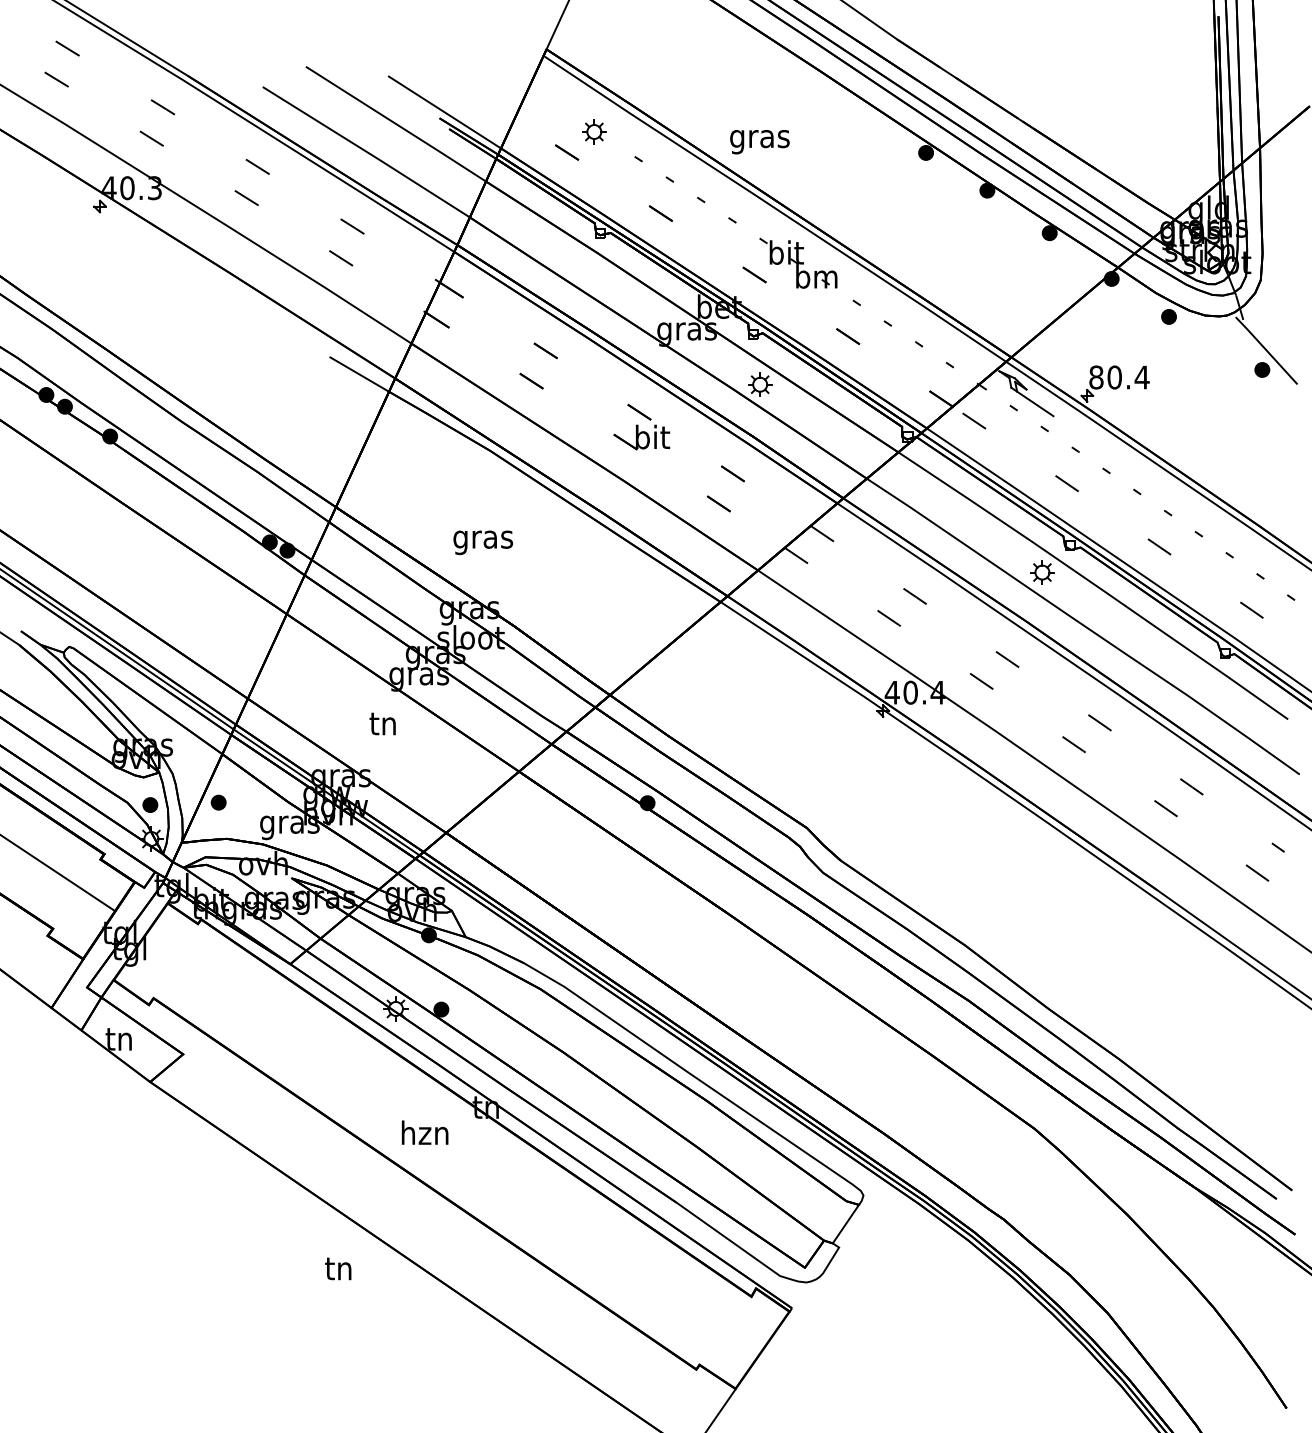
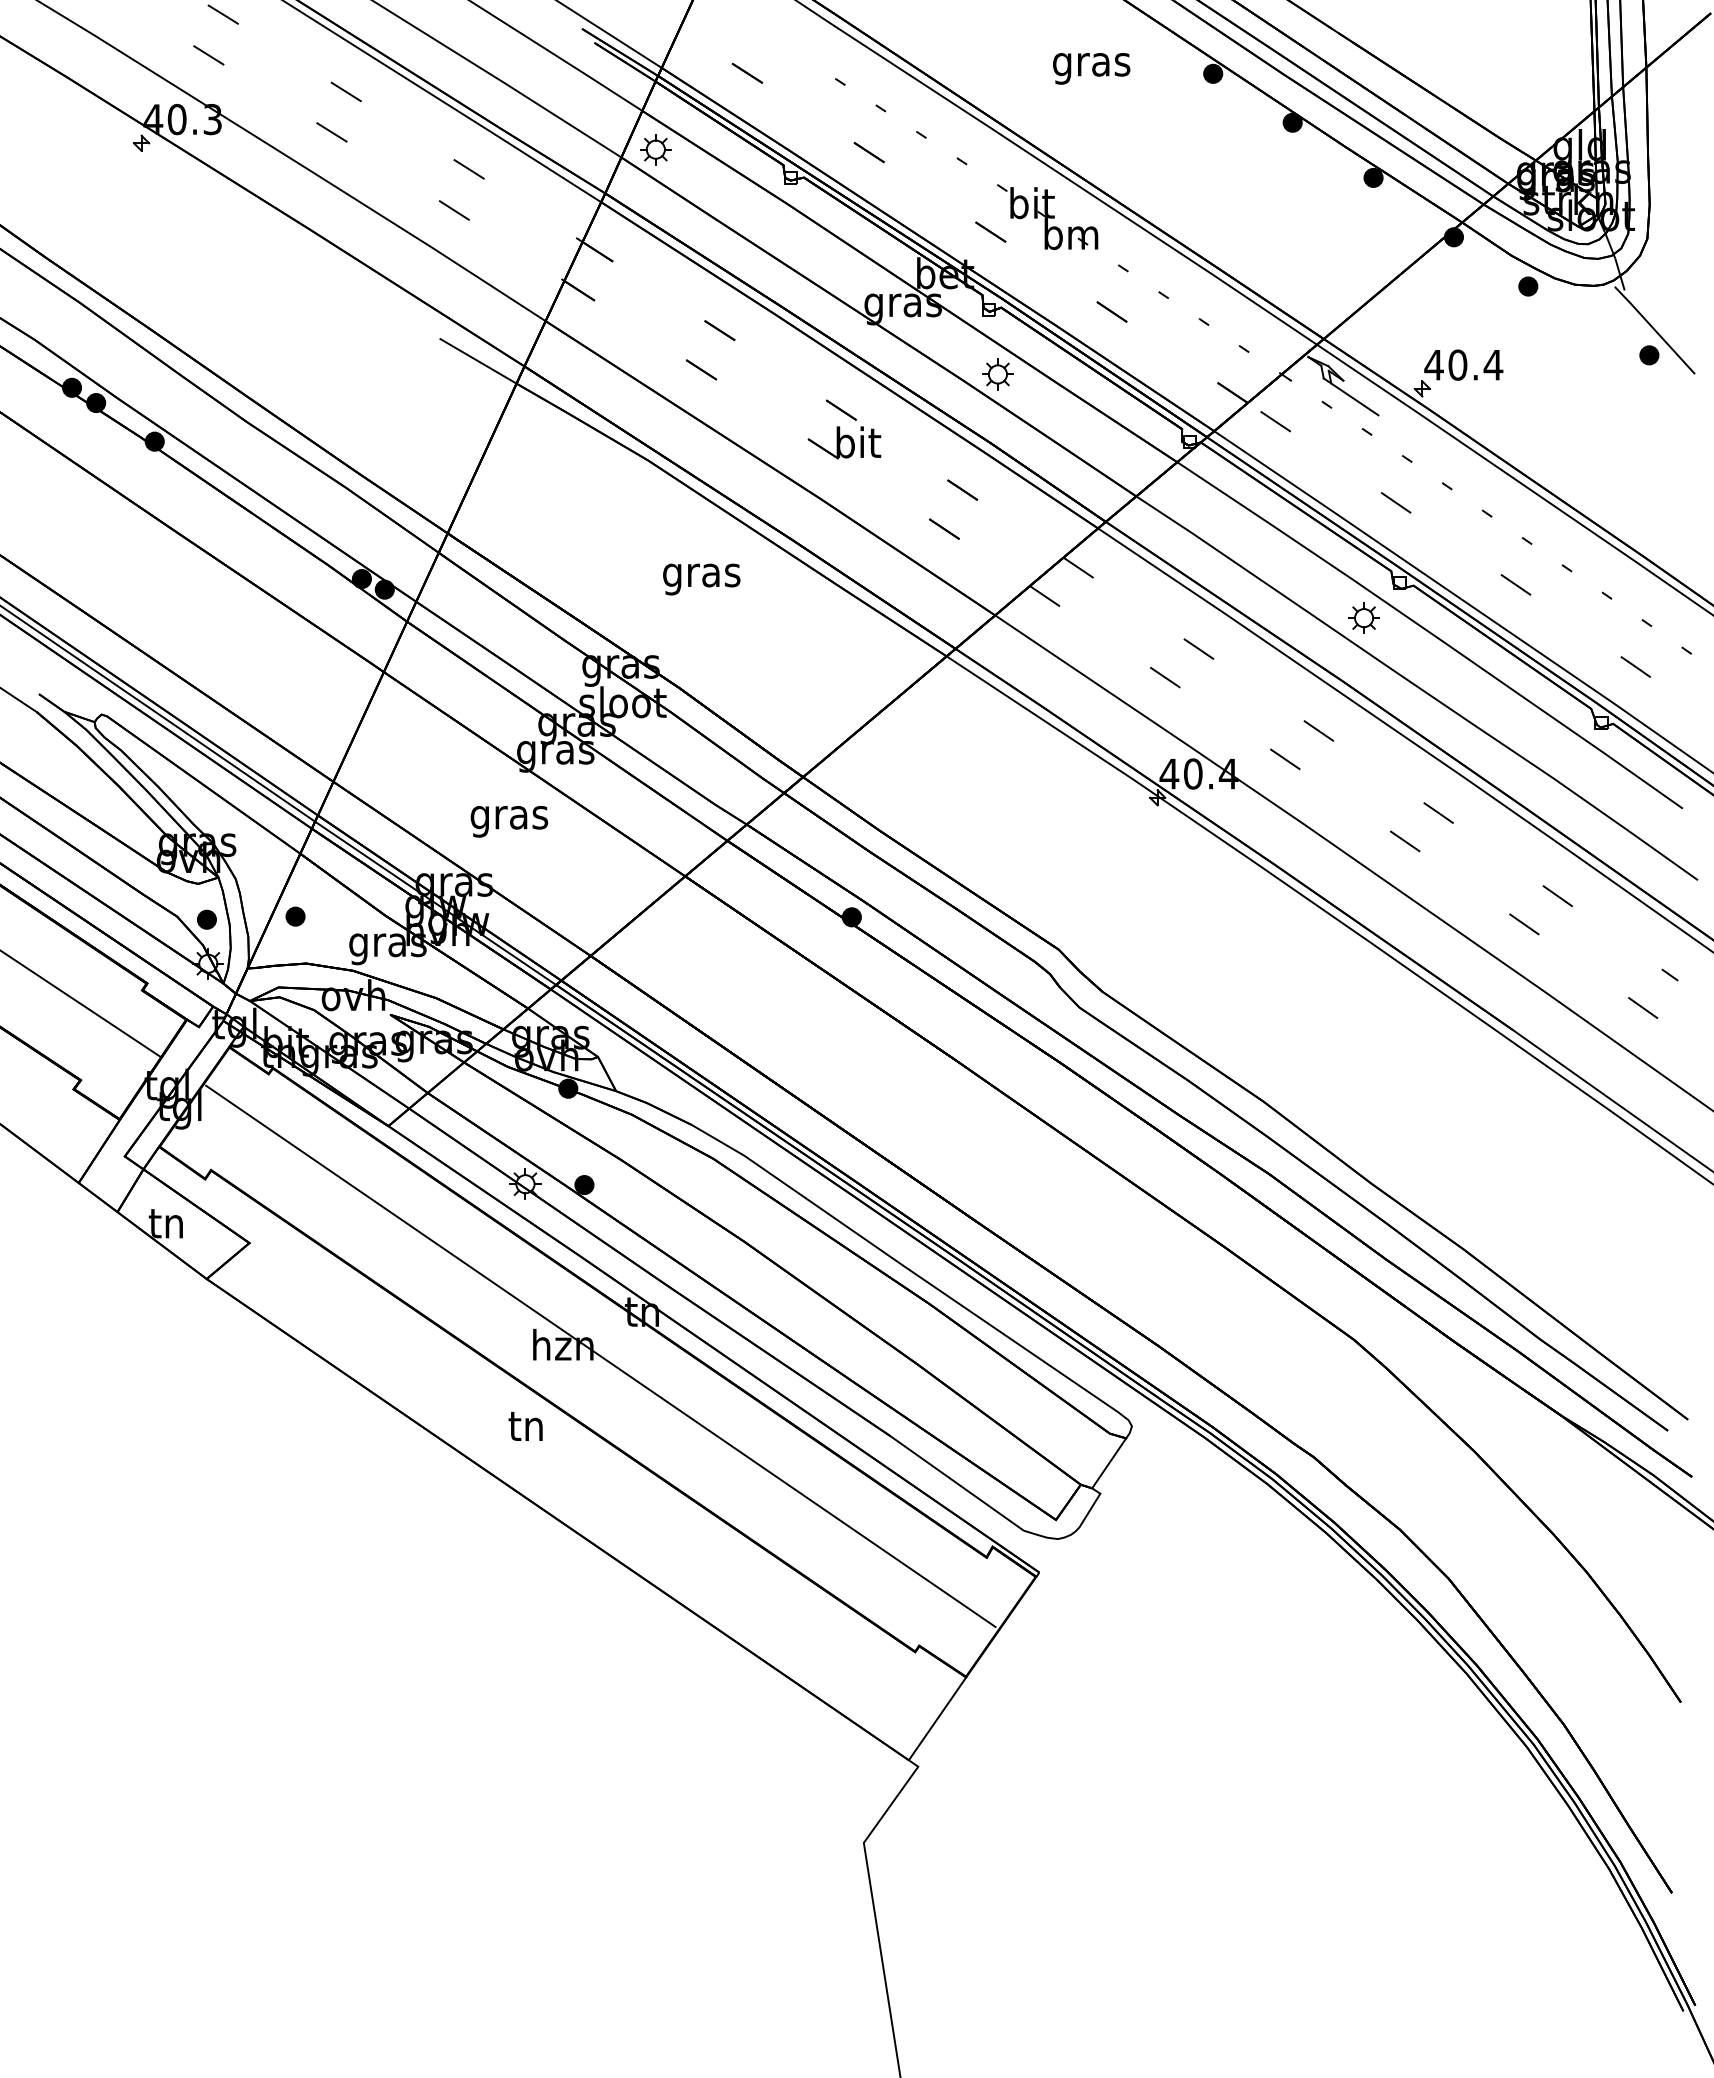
part: (594, 131) -> (655, 149), moved
text: (759, 141) -> (1091, 68), moved
text: (1095, 377) -> (1433, 364), 80.4 -> 40.4
text: (483, 542) -> (701, 579), moved
text: (383, 727) -> (509, 818), tn -> gras
line: (453, 1141) -> (600, 1356), added
text: (338, 1268) -> (525, 1426), moved

